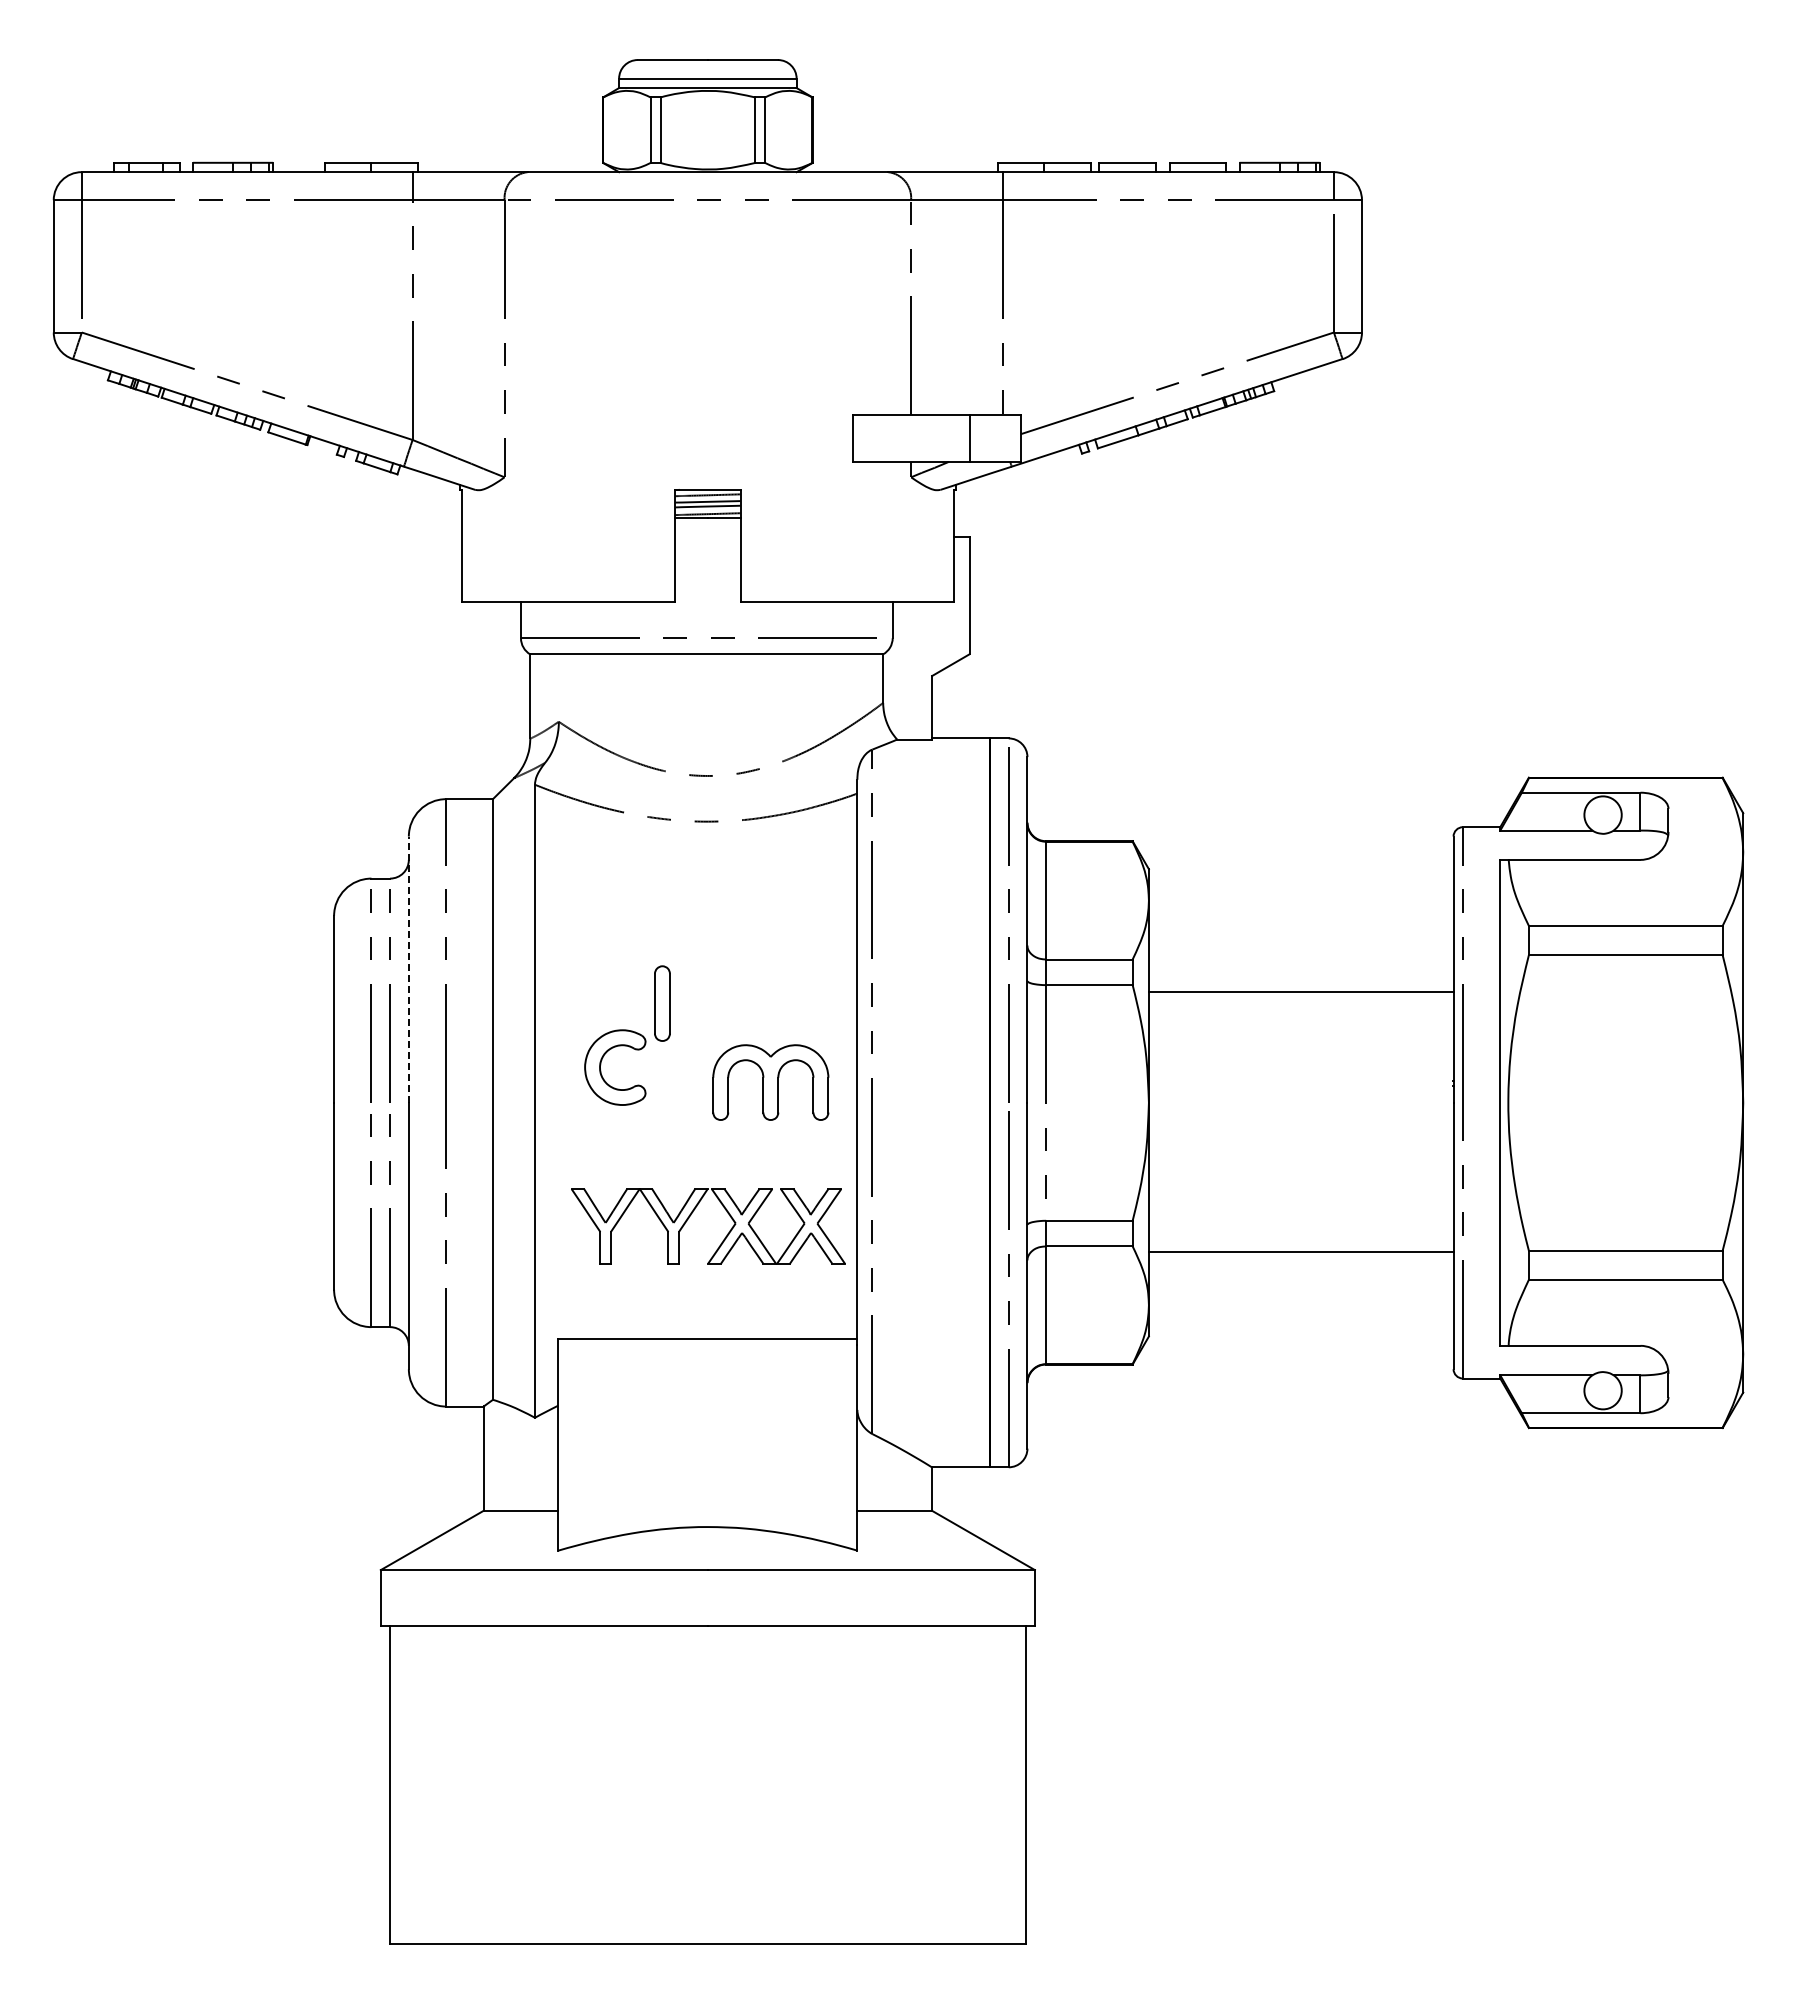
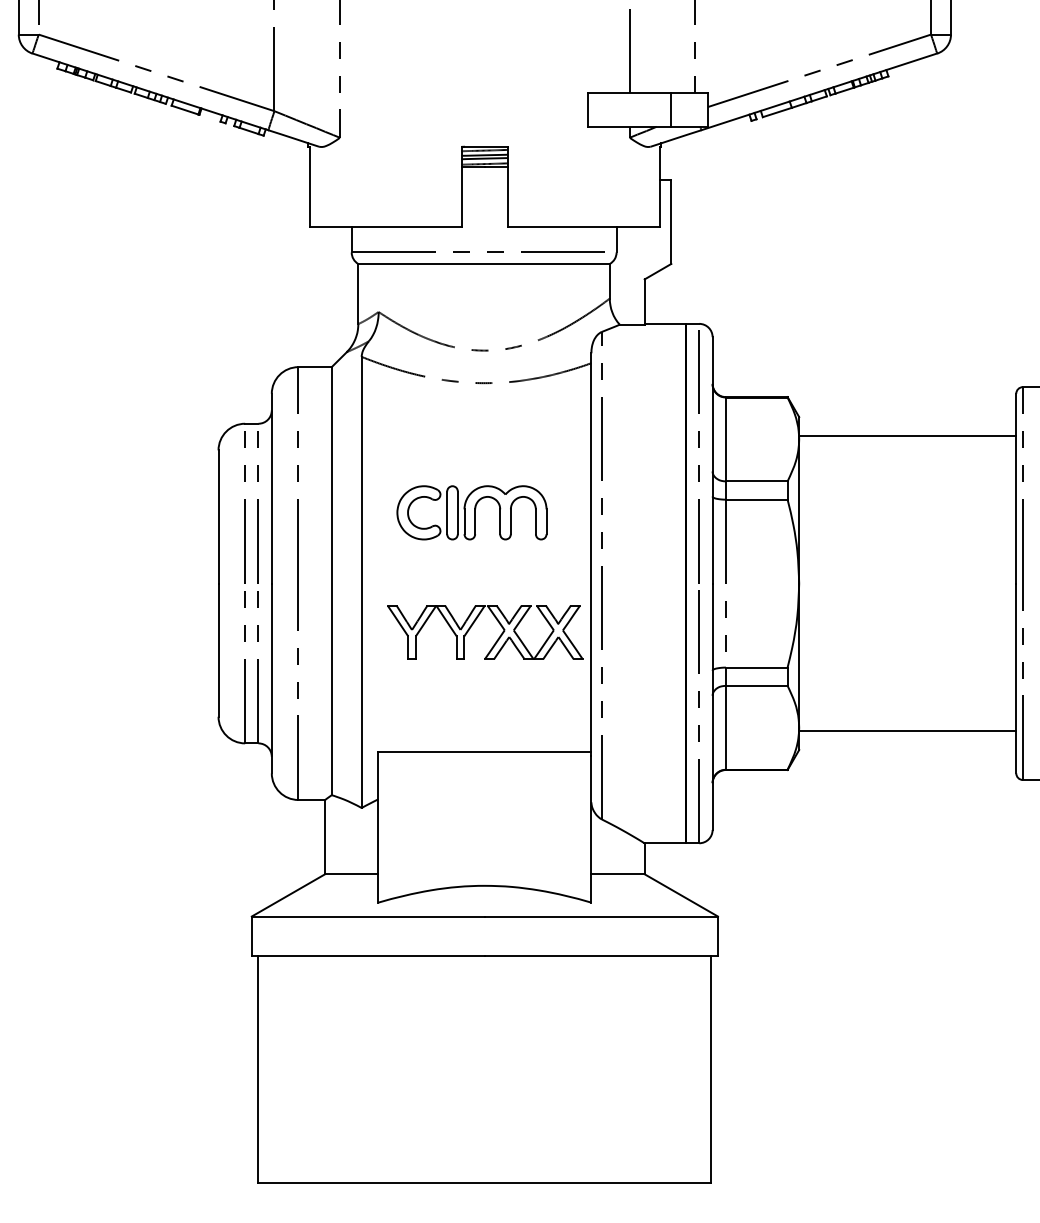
line: (408, 969) -> (271, 488), dashed -> solid
line: (1300, 992) -> (907, 435), moved
part: (601, 1064) -> (409, 510), moved
part: (770, 1082) -> (505, 512), moved
part: (725, 1236) -> (497, 639), moved
line: (1300, 1252) -> (907, 731), moved

